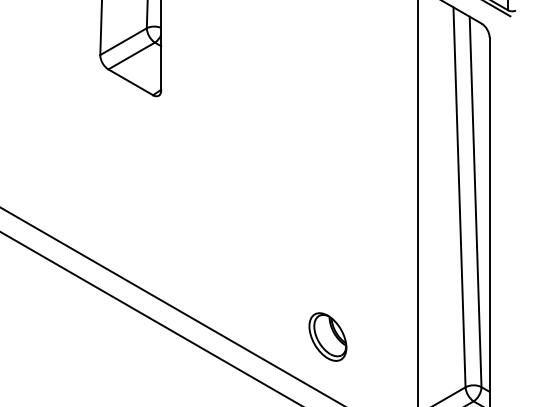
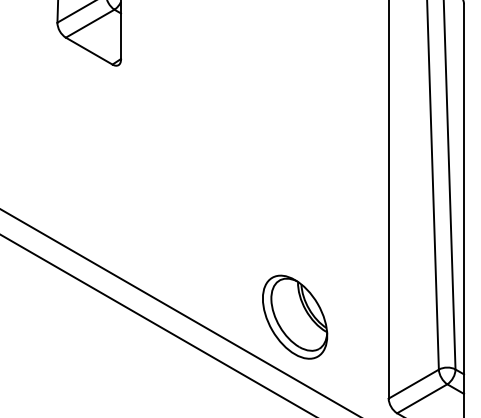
part: (327, 336) -> (294, 316), size x1.67

